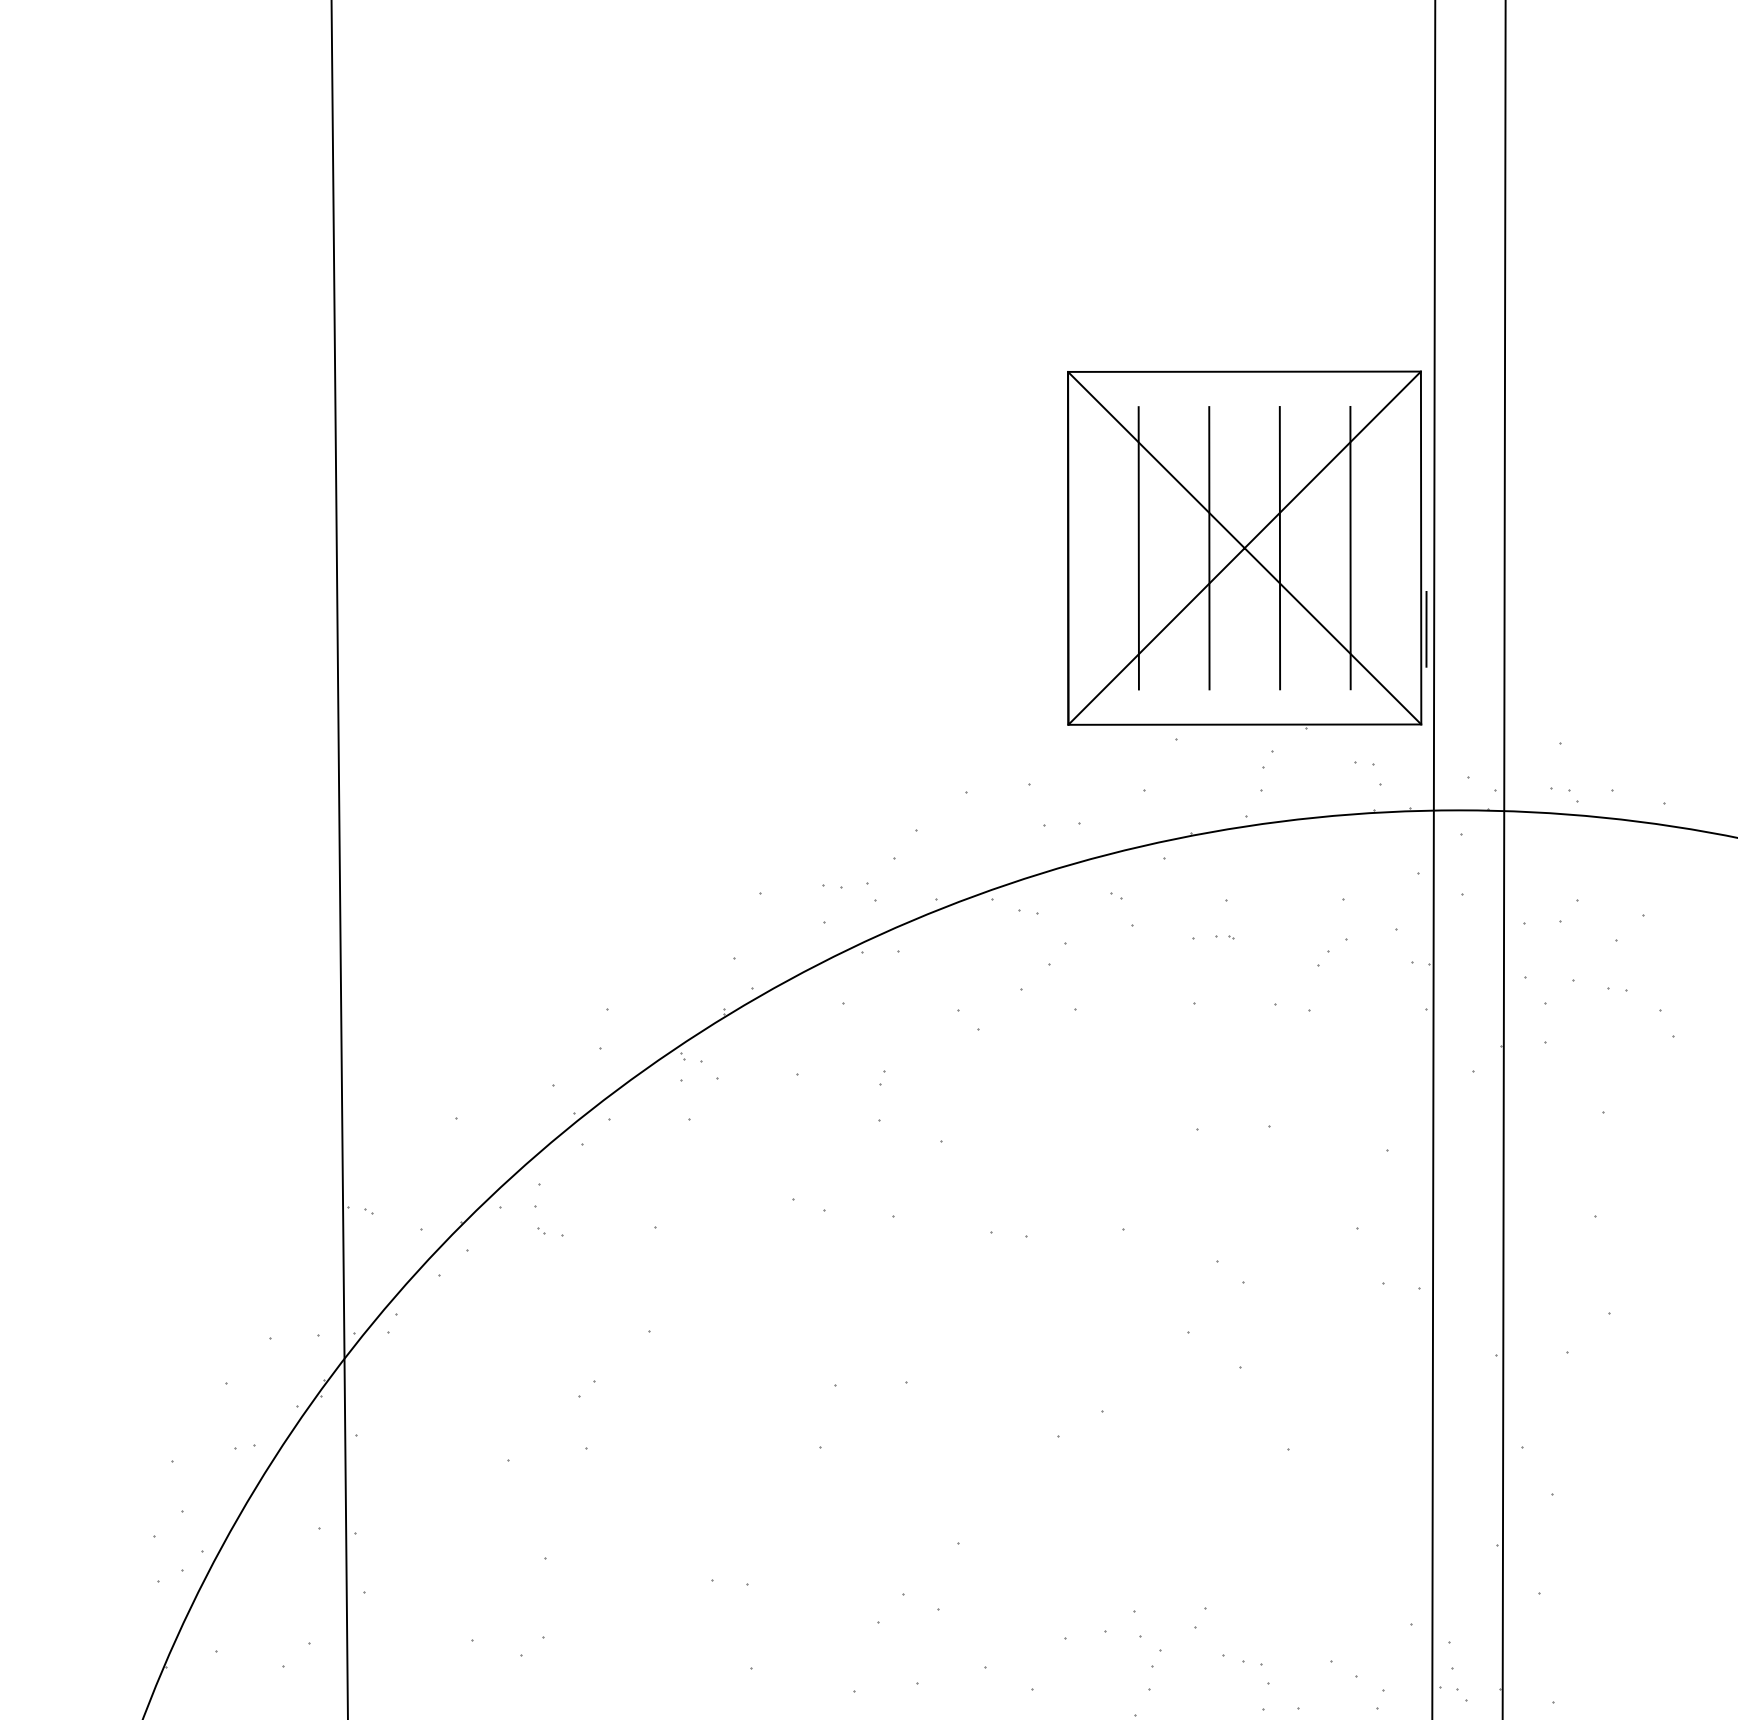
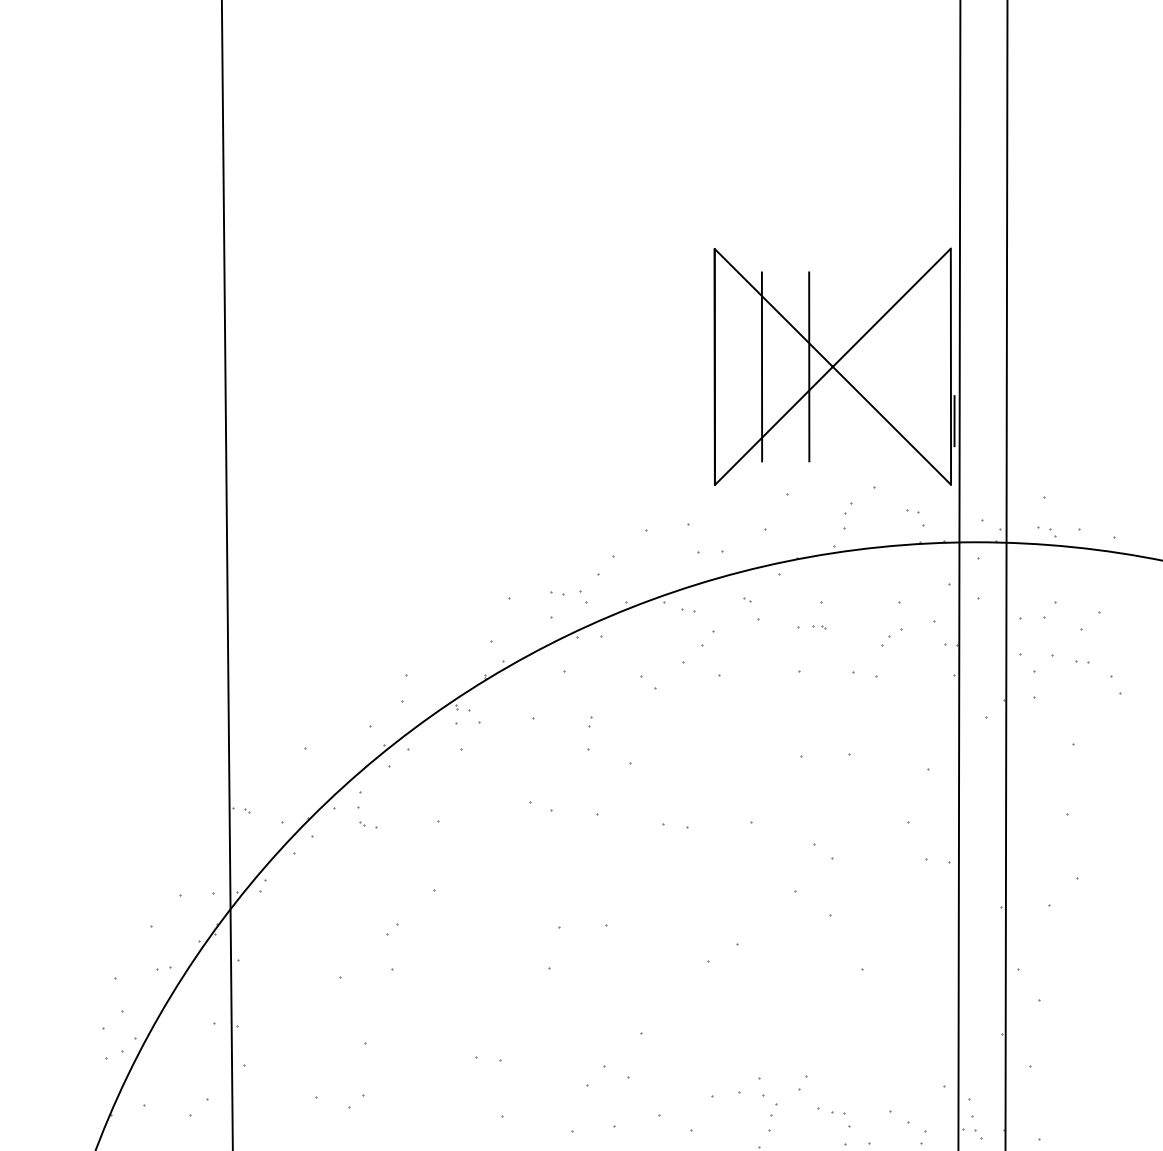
line: (1244, 371) -> (832, 248), removed
line: (1279, 547) -> (856, 366), removed
line: (1350, 547) -> (903, 366), removed
line: (1244, 724) -> (832, 484), removed

